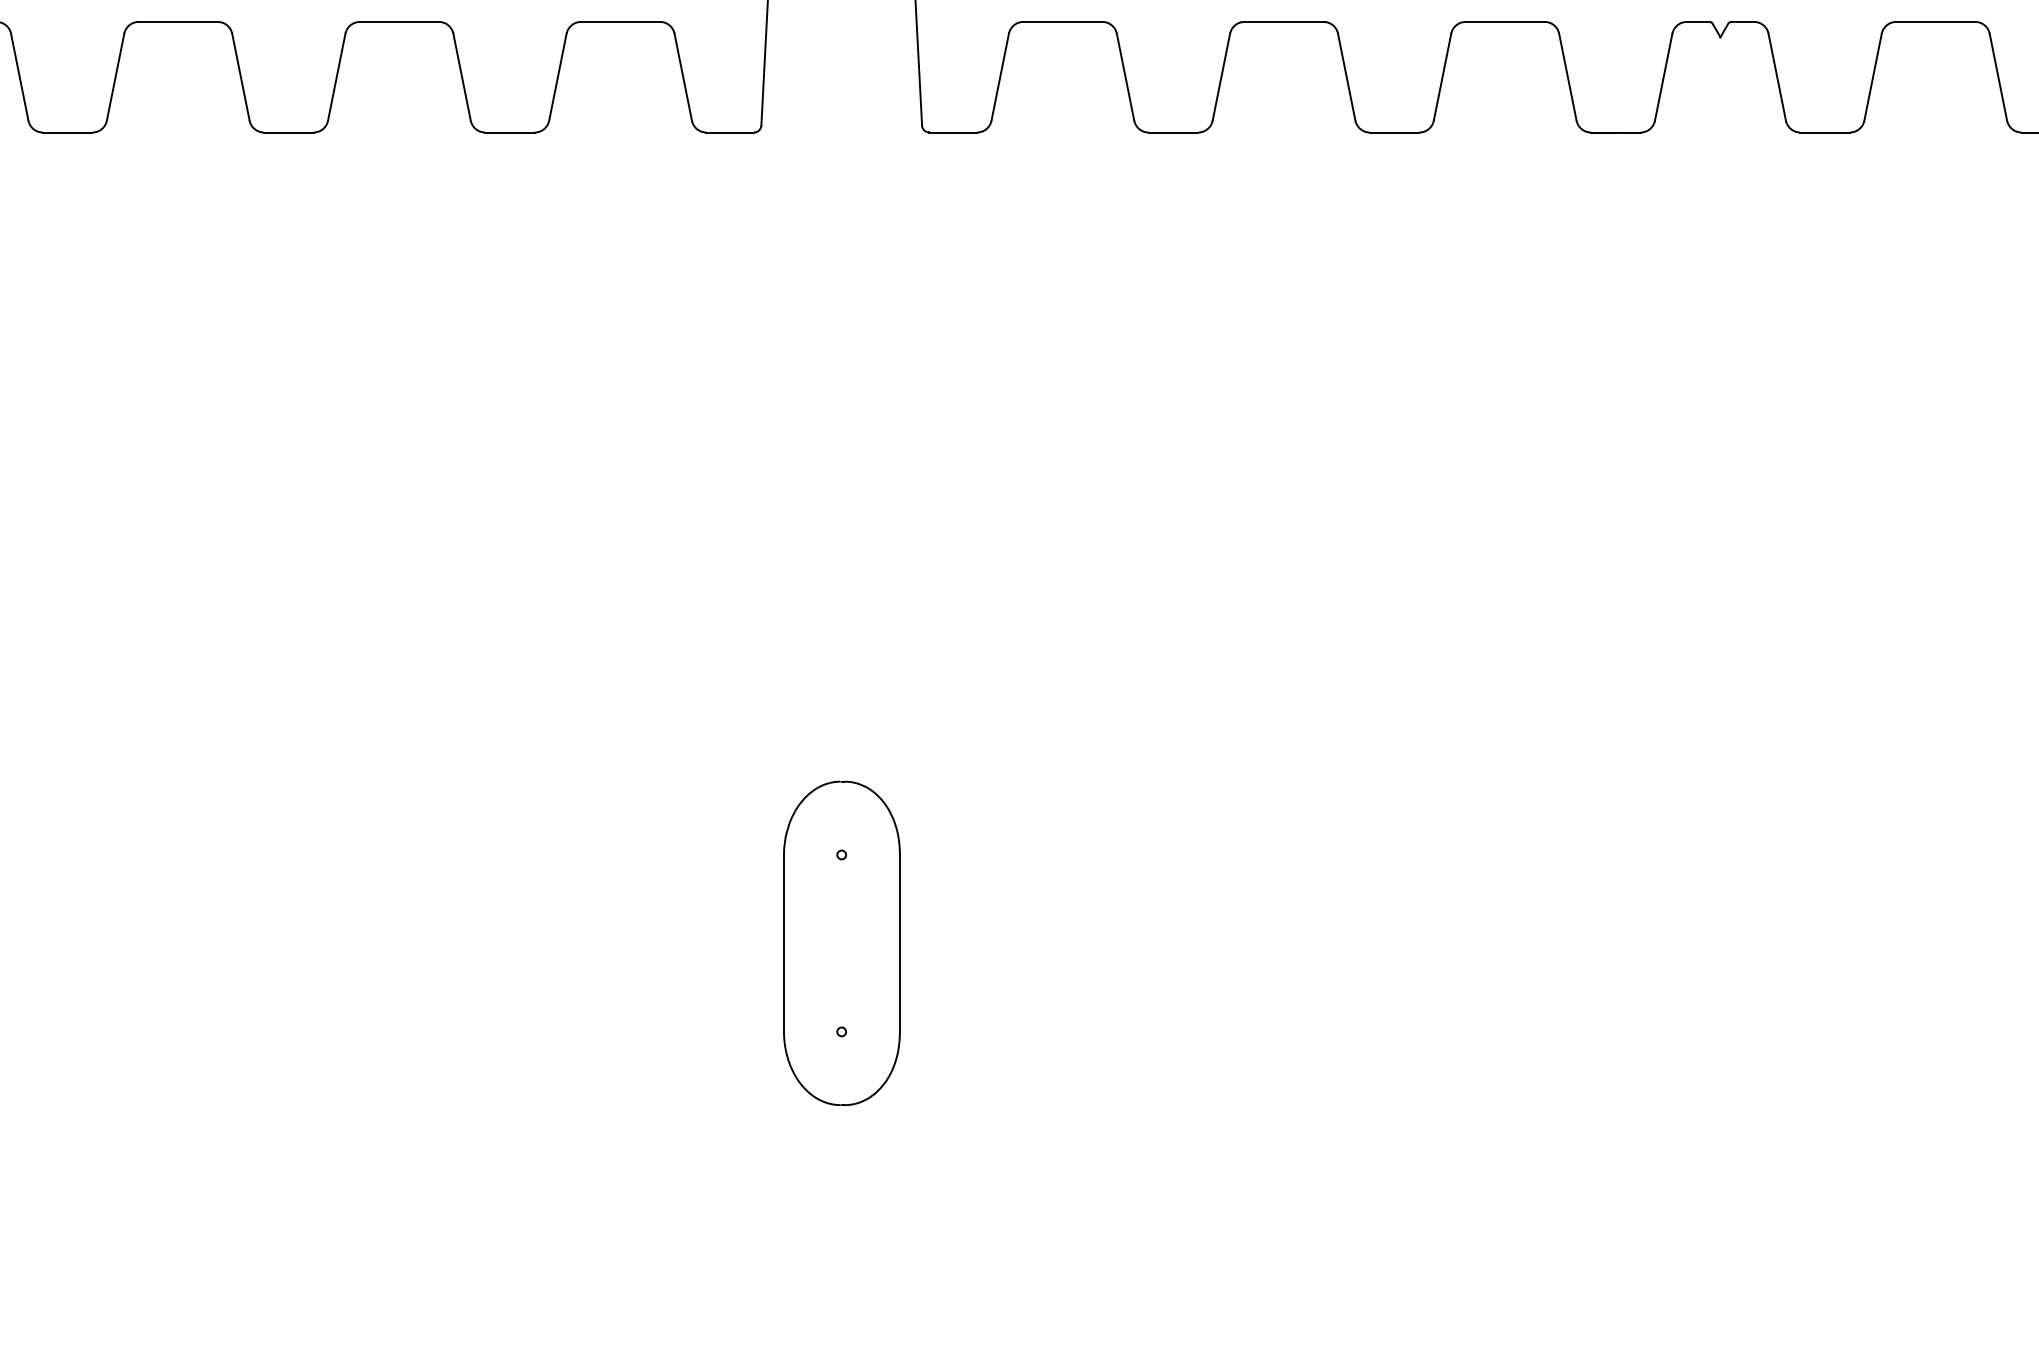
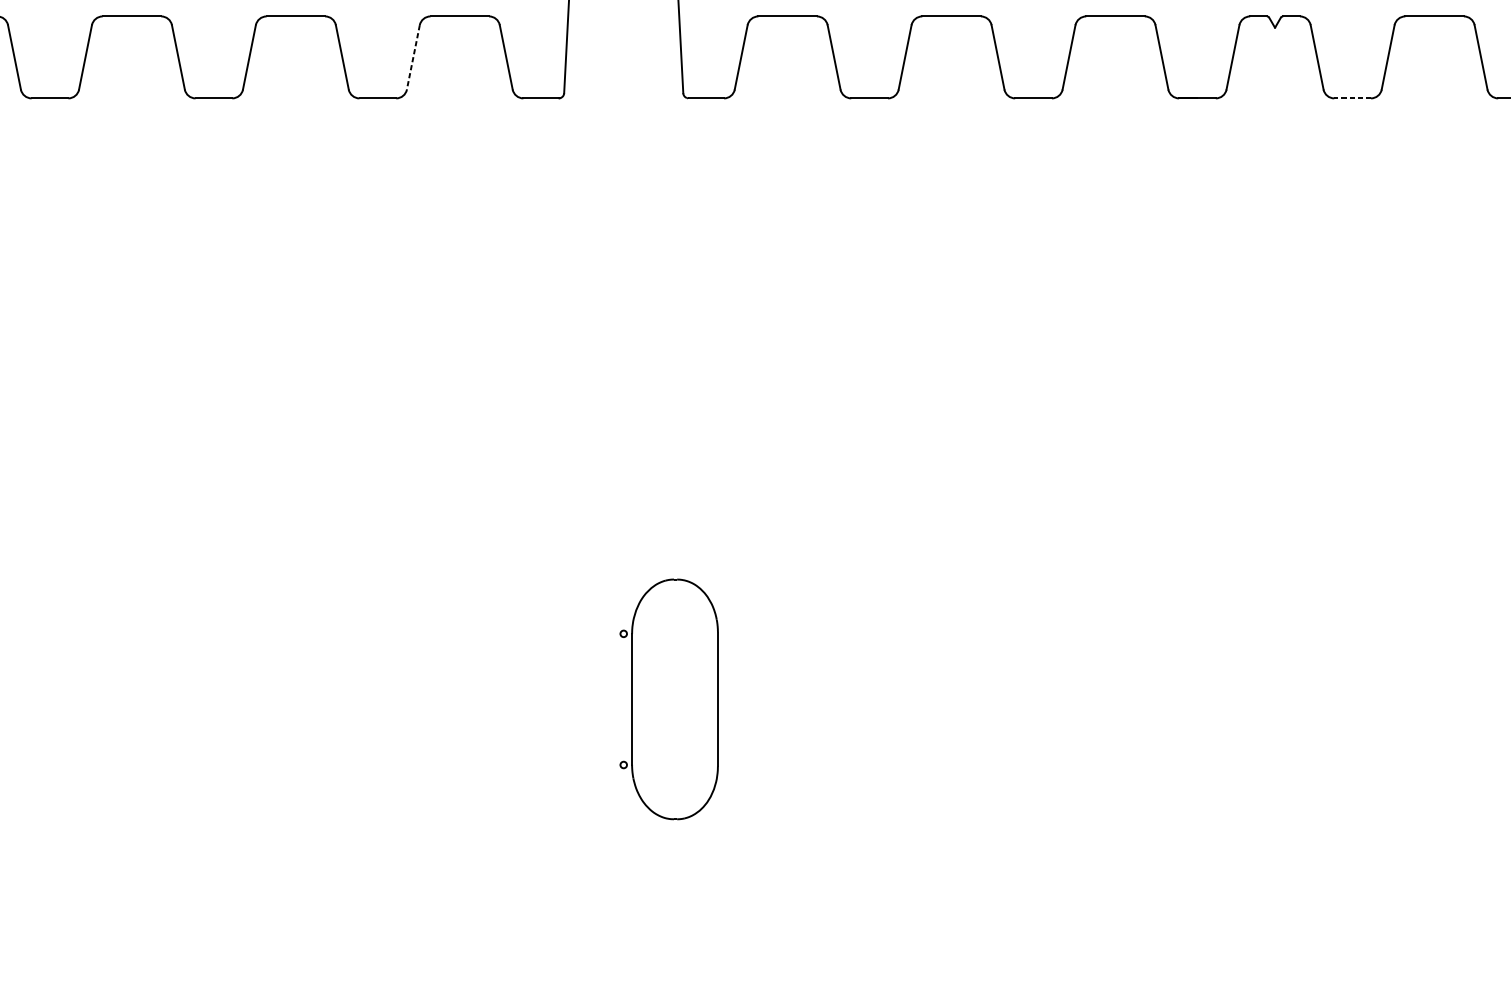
line: (557, 77) -> (413, 57), solid -> dashed
line: (1825, 132) -> (1352, 98), solid -> dashed
part: (841, 942) -> (674, 698), moved

